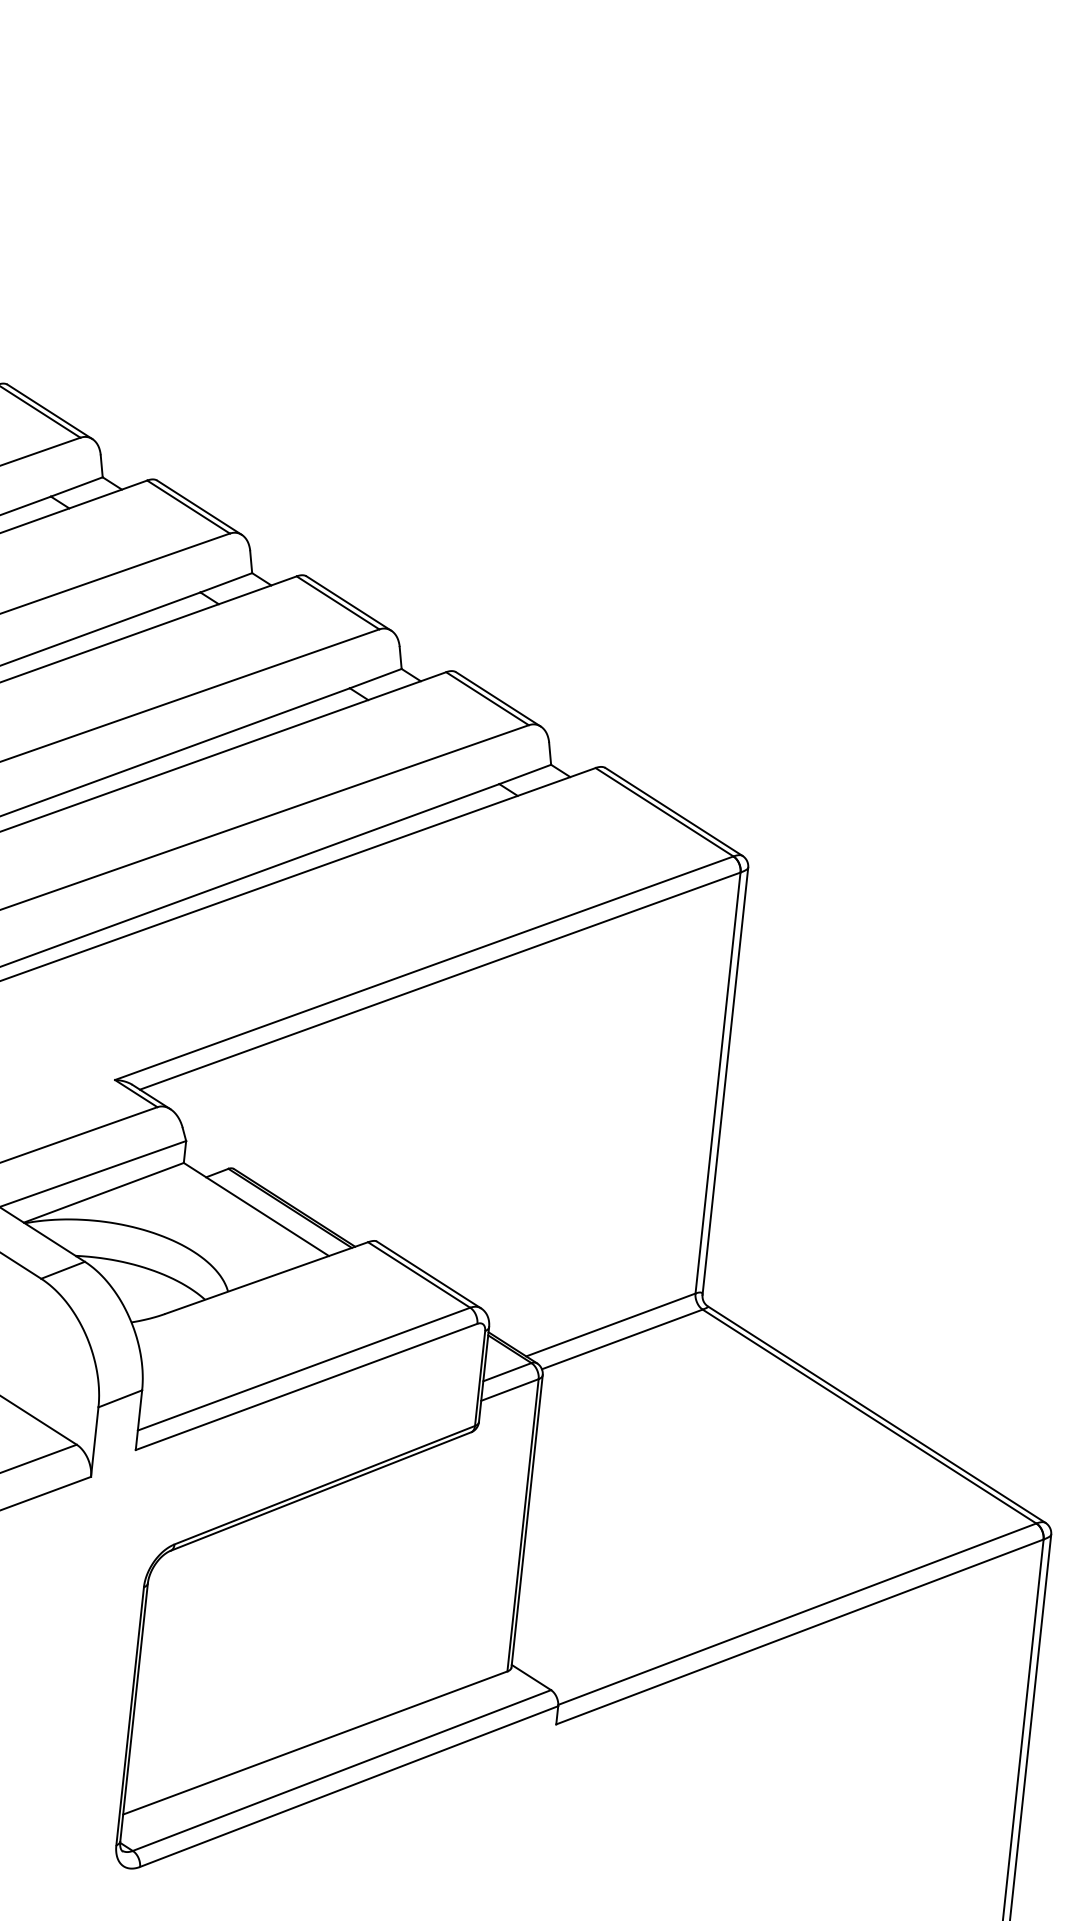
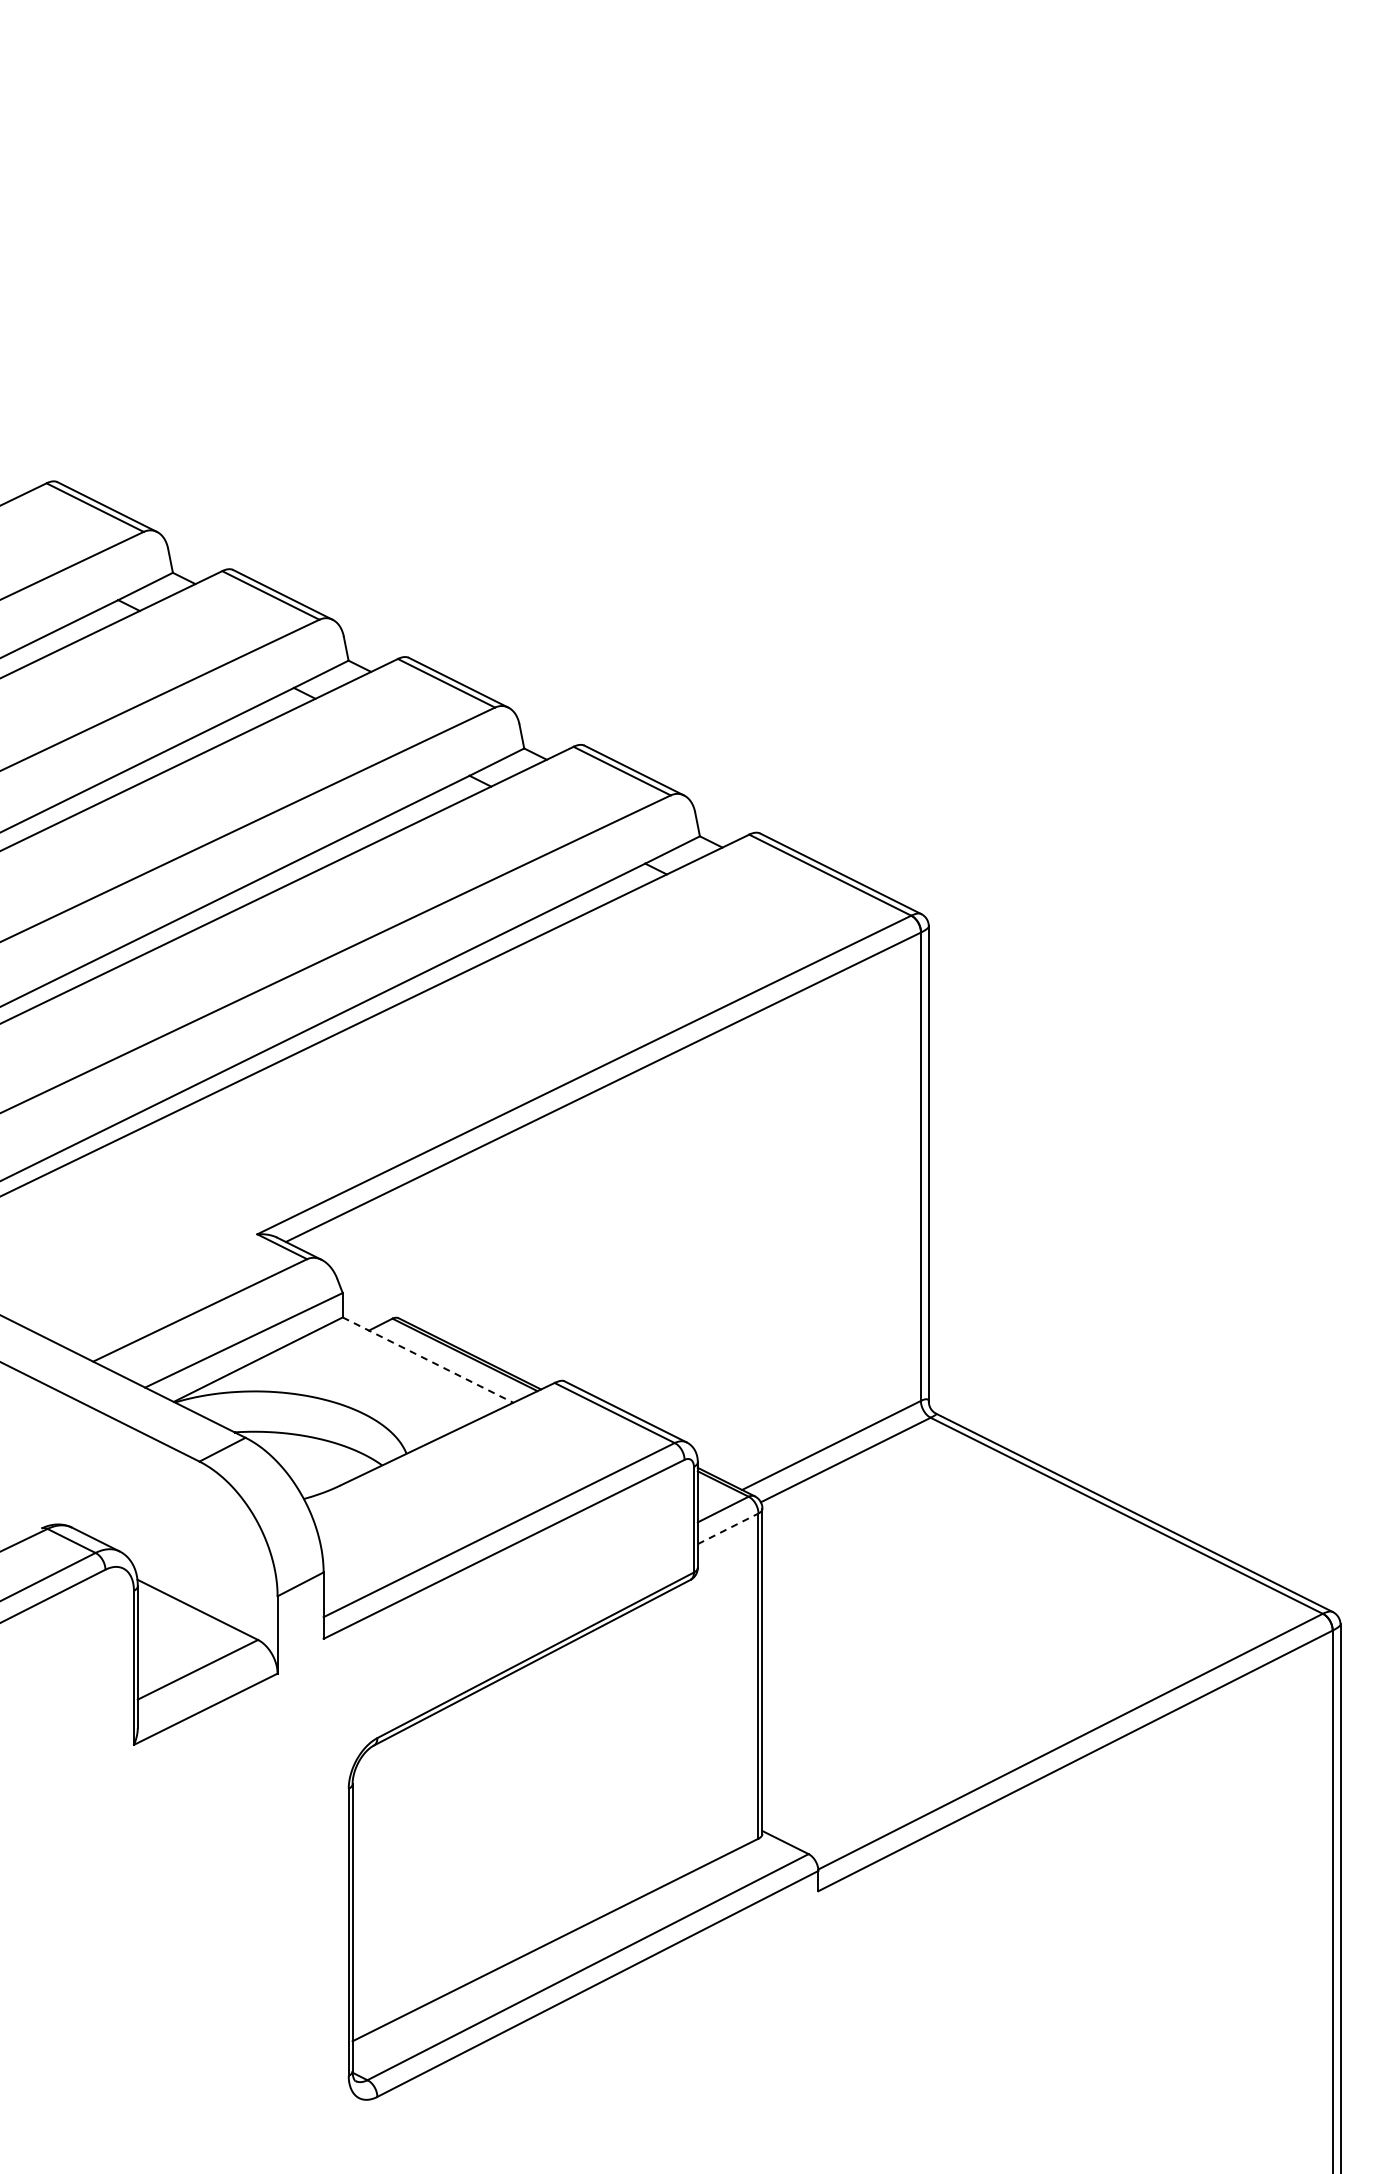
line: (256, 1209) -> (428, 1360), solid -> dashed
line: (510, 1389) -> (728, 1528), solid -> dashed

